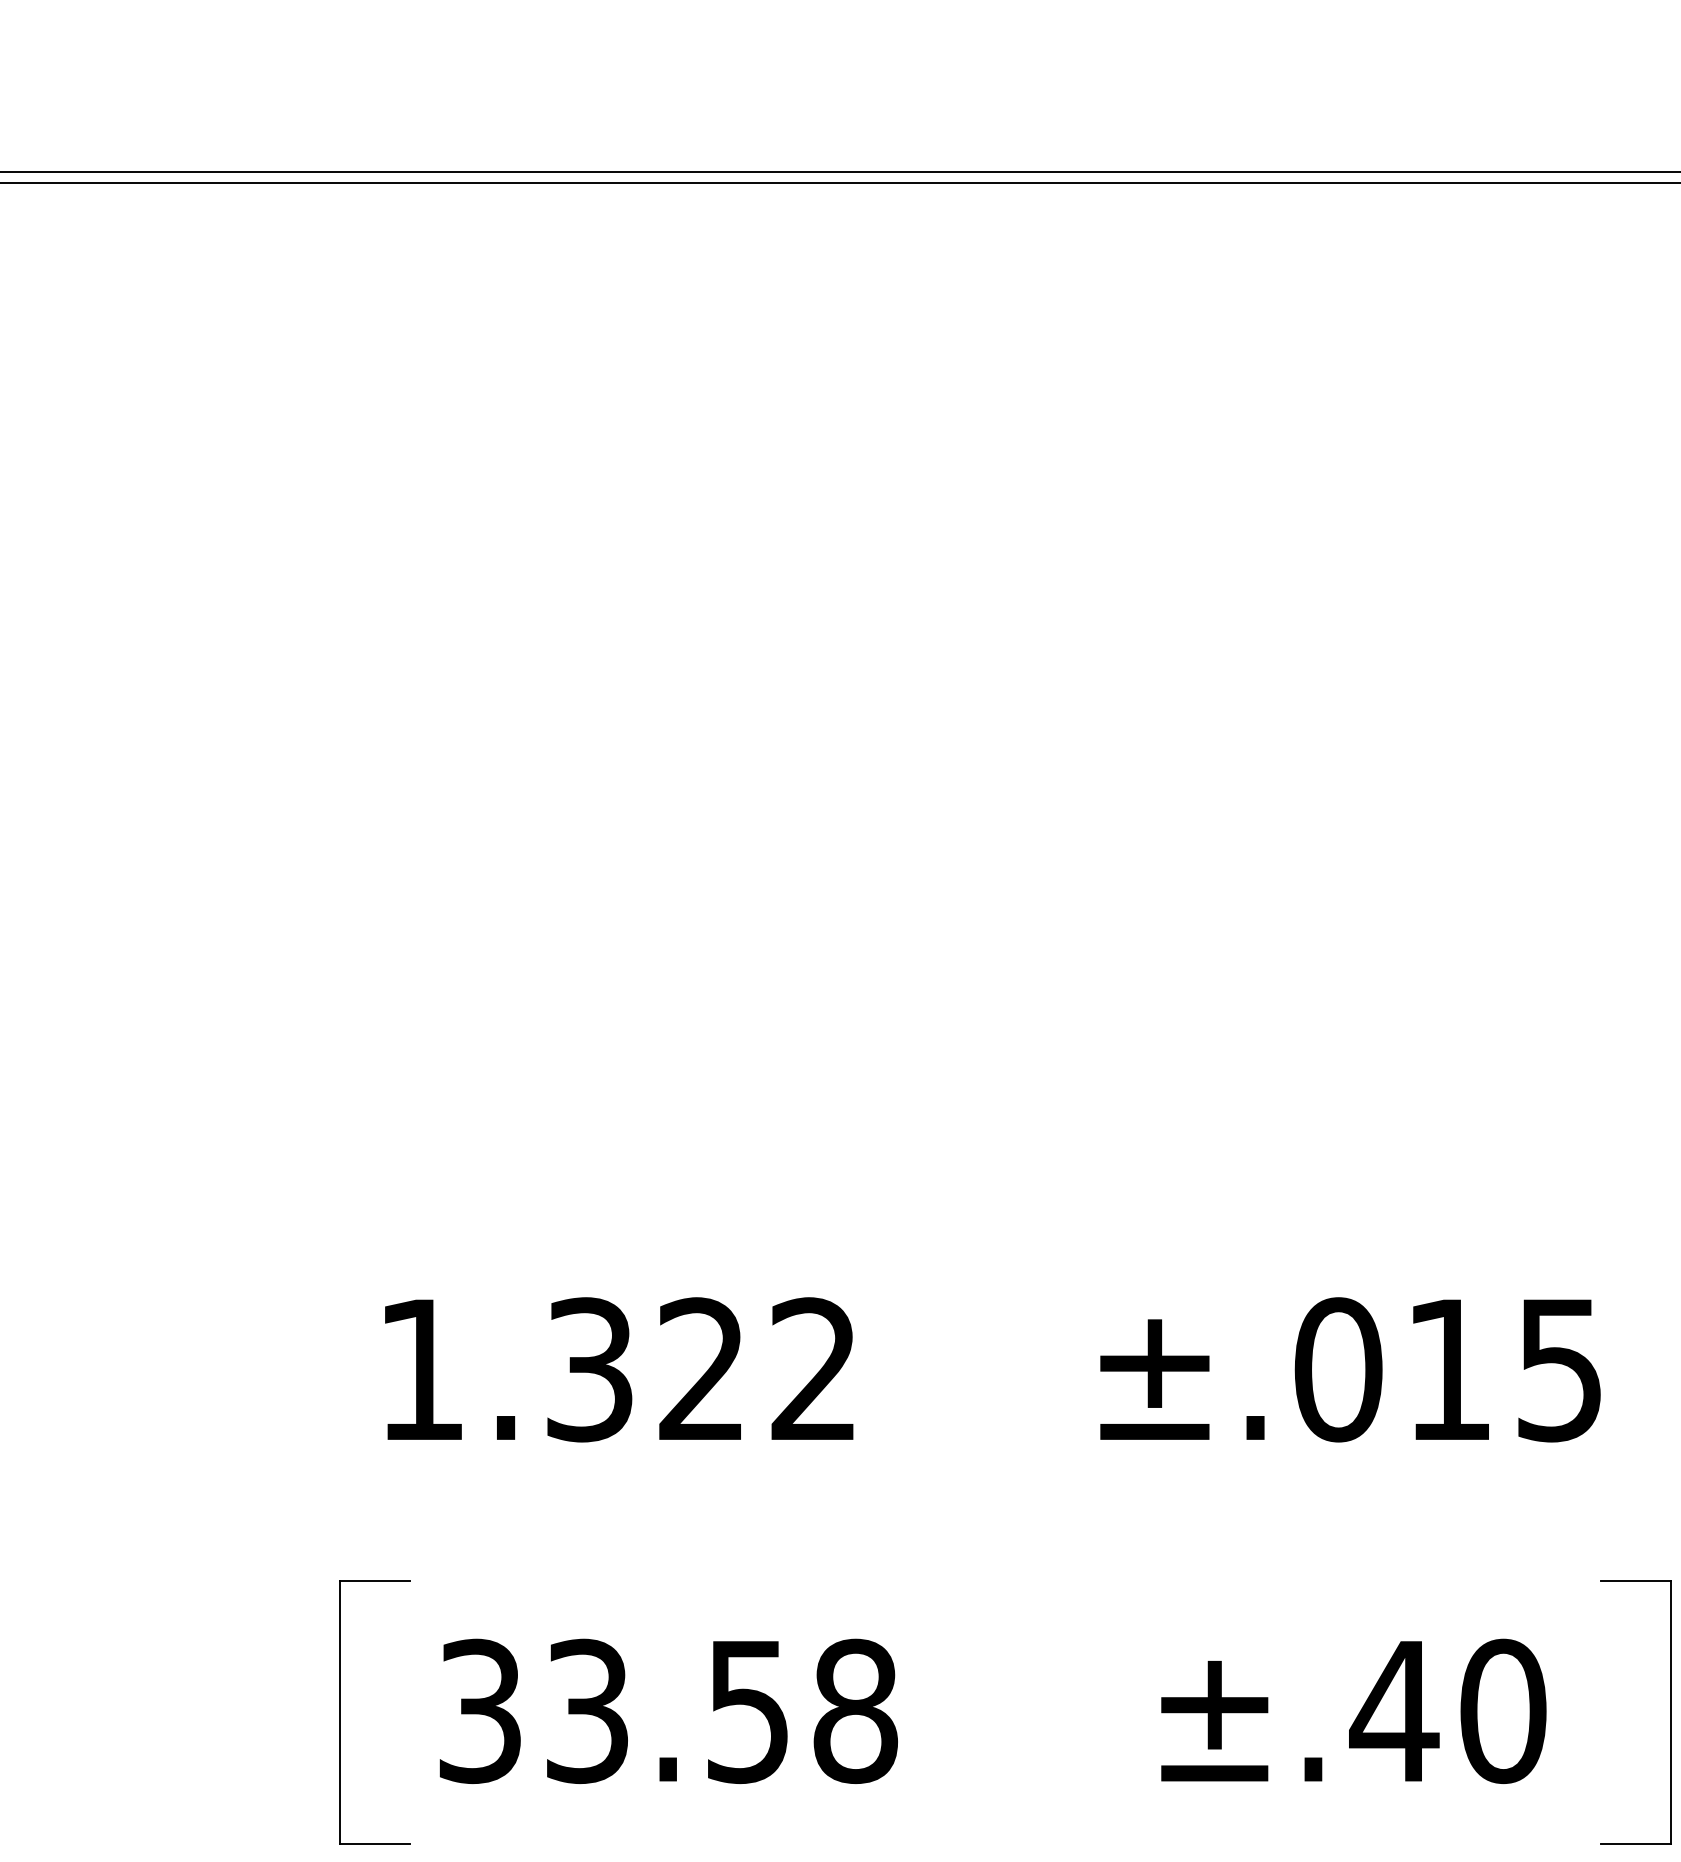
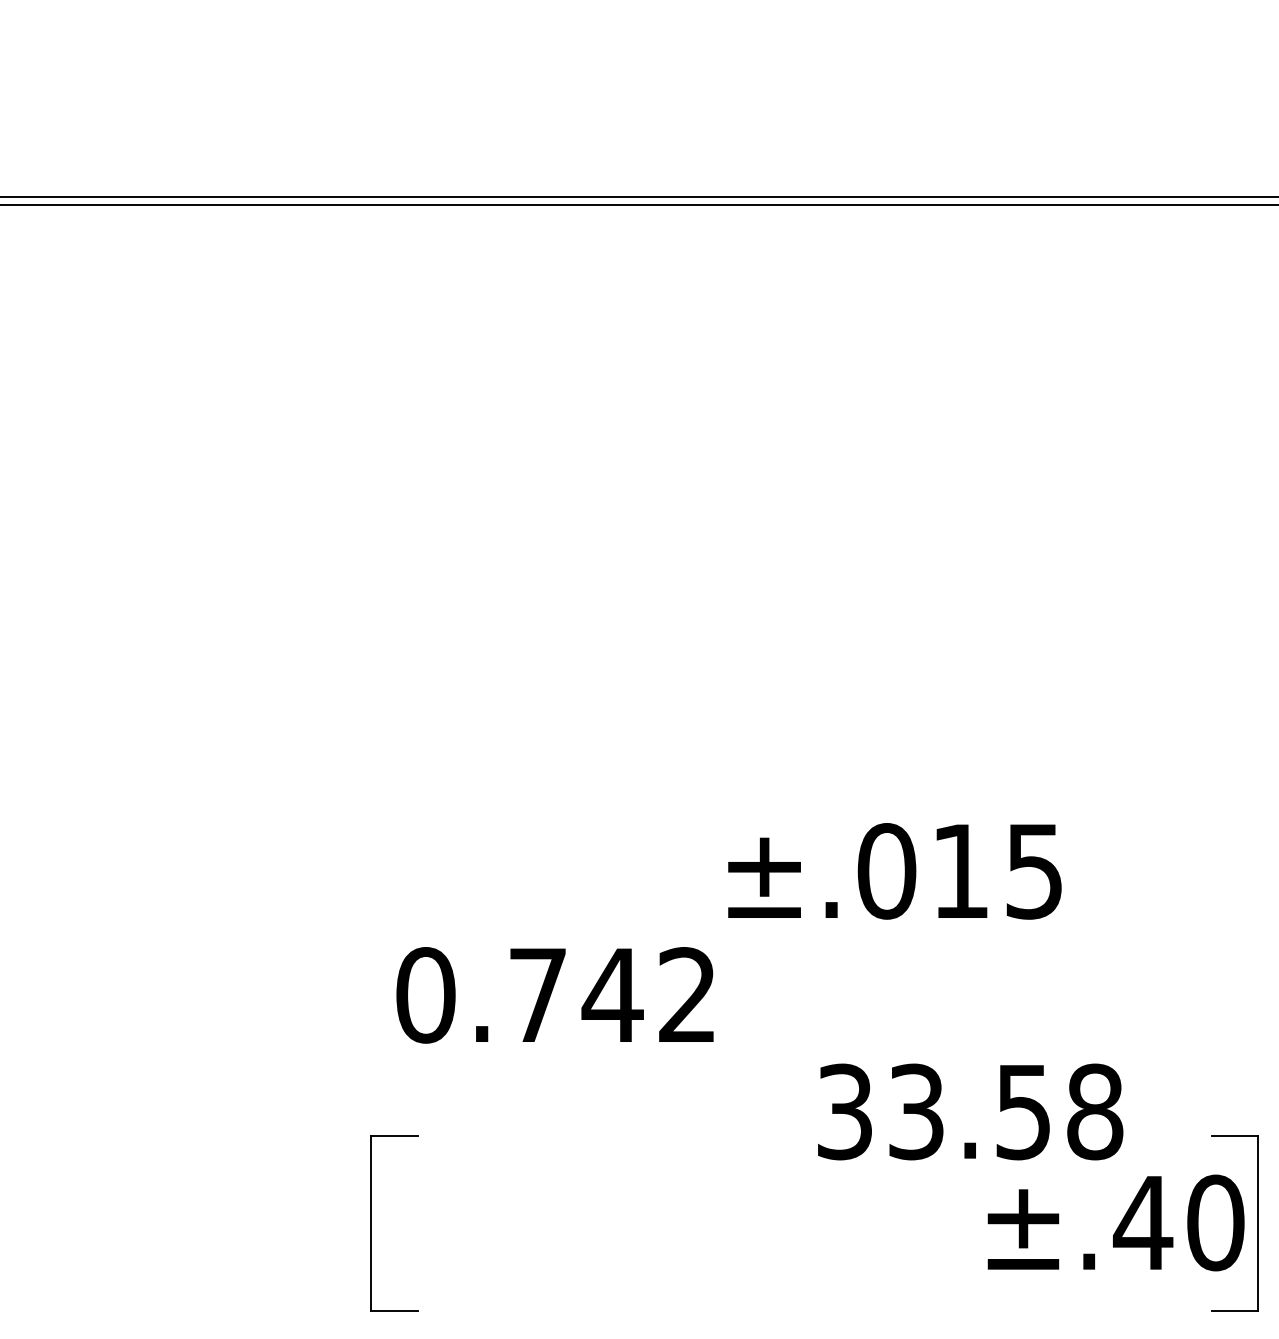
text: (562, 1370) -> (519, 995), 1.322 -> 0.742
text: (1349, 1370) -> (894, 871), moved
text: (668, 1710) -> (970, 1111), moved
text: (1352, 1710) -> (1115, 1222), moved

